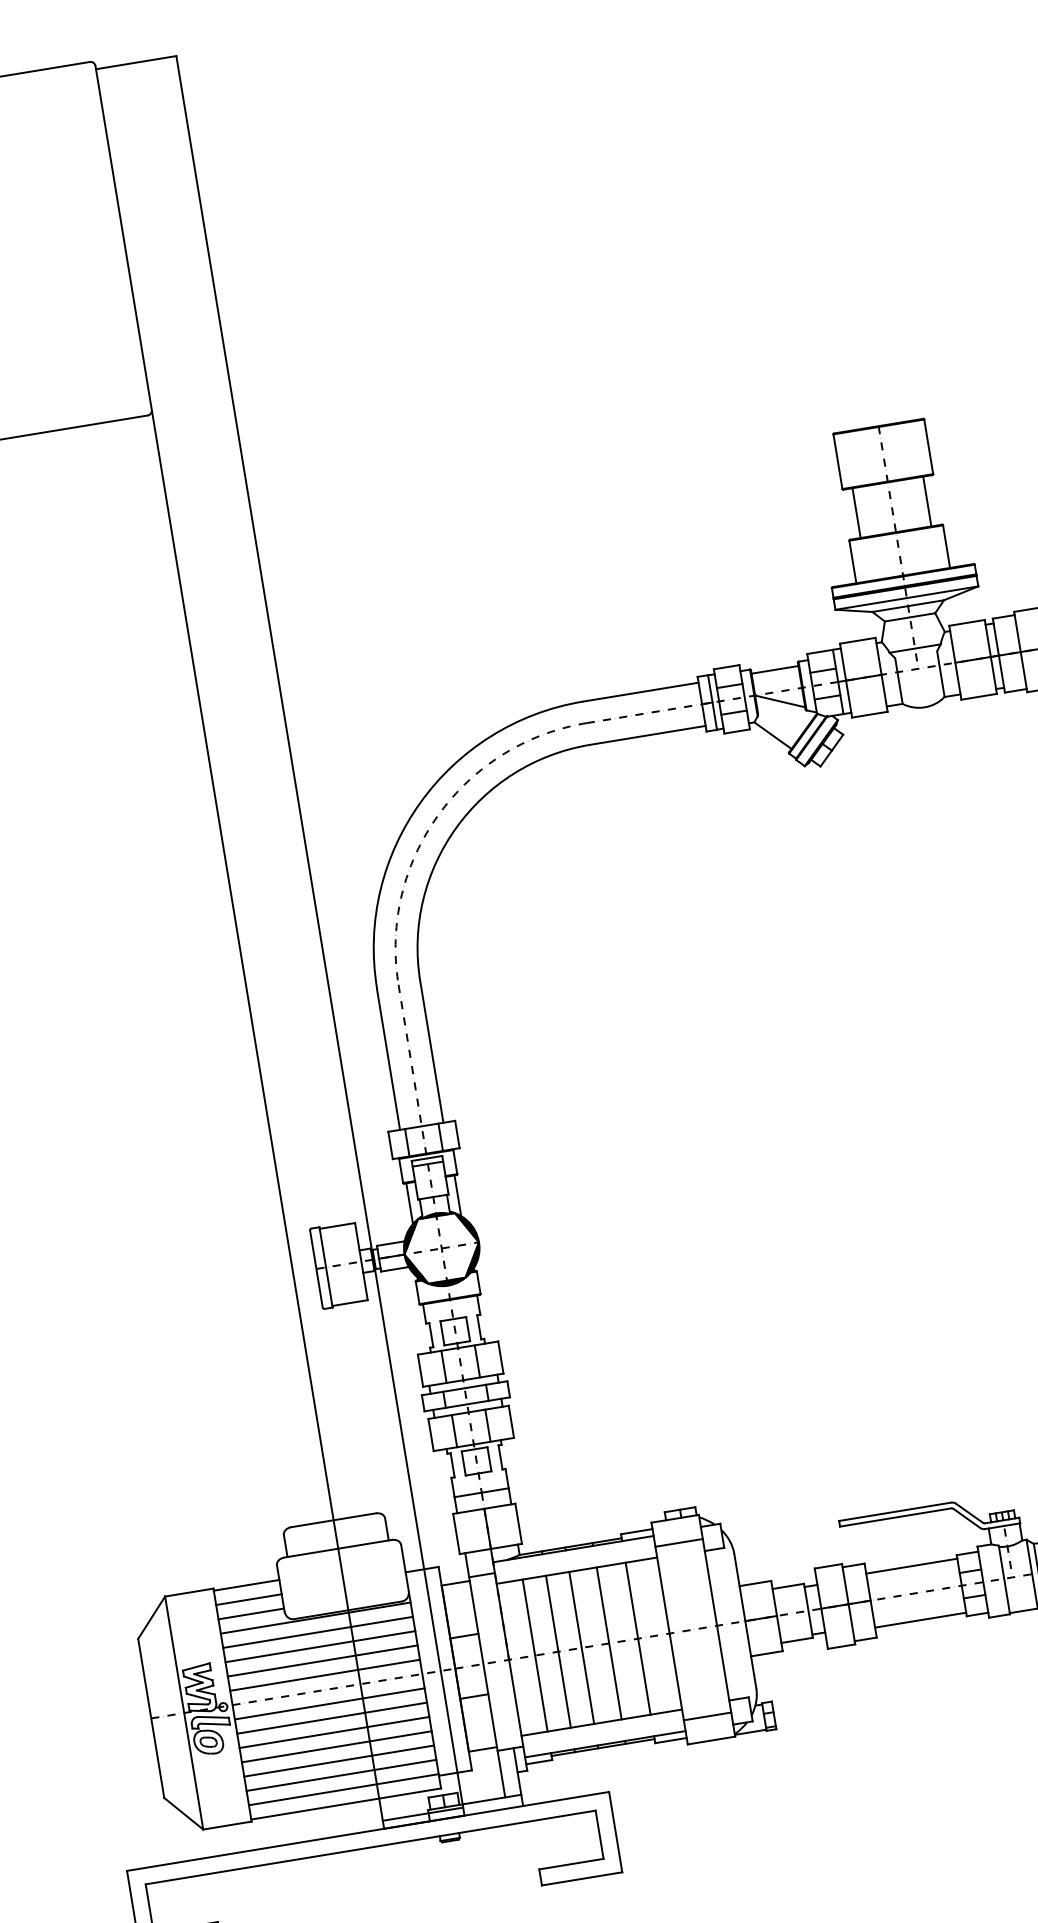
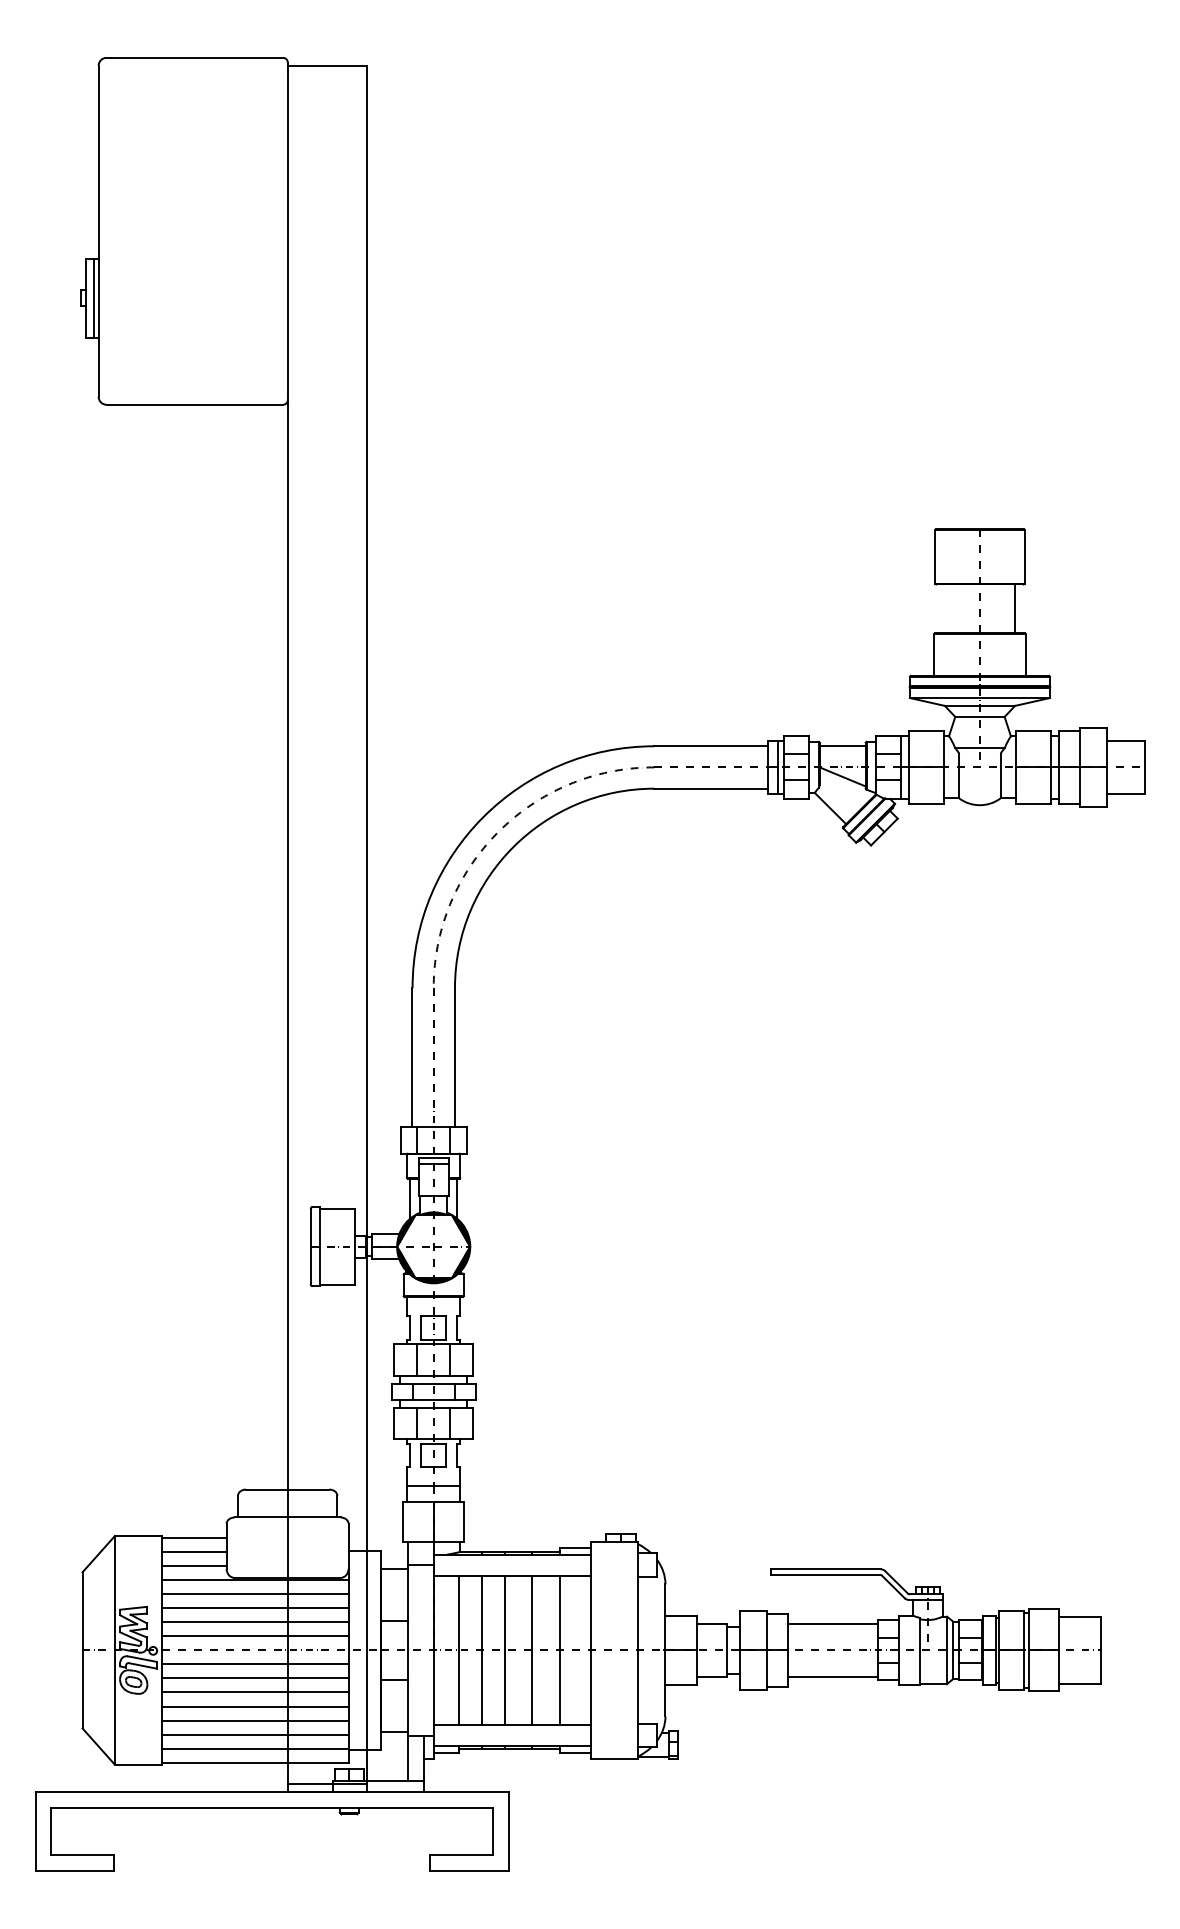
line: (856, 512) -> (945, 608), removed
line: (679, 1543) -> (614, 1565), removed
line: (707, 1716) -> (614, 1735), removed

